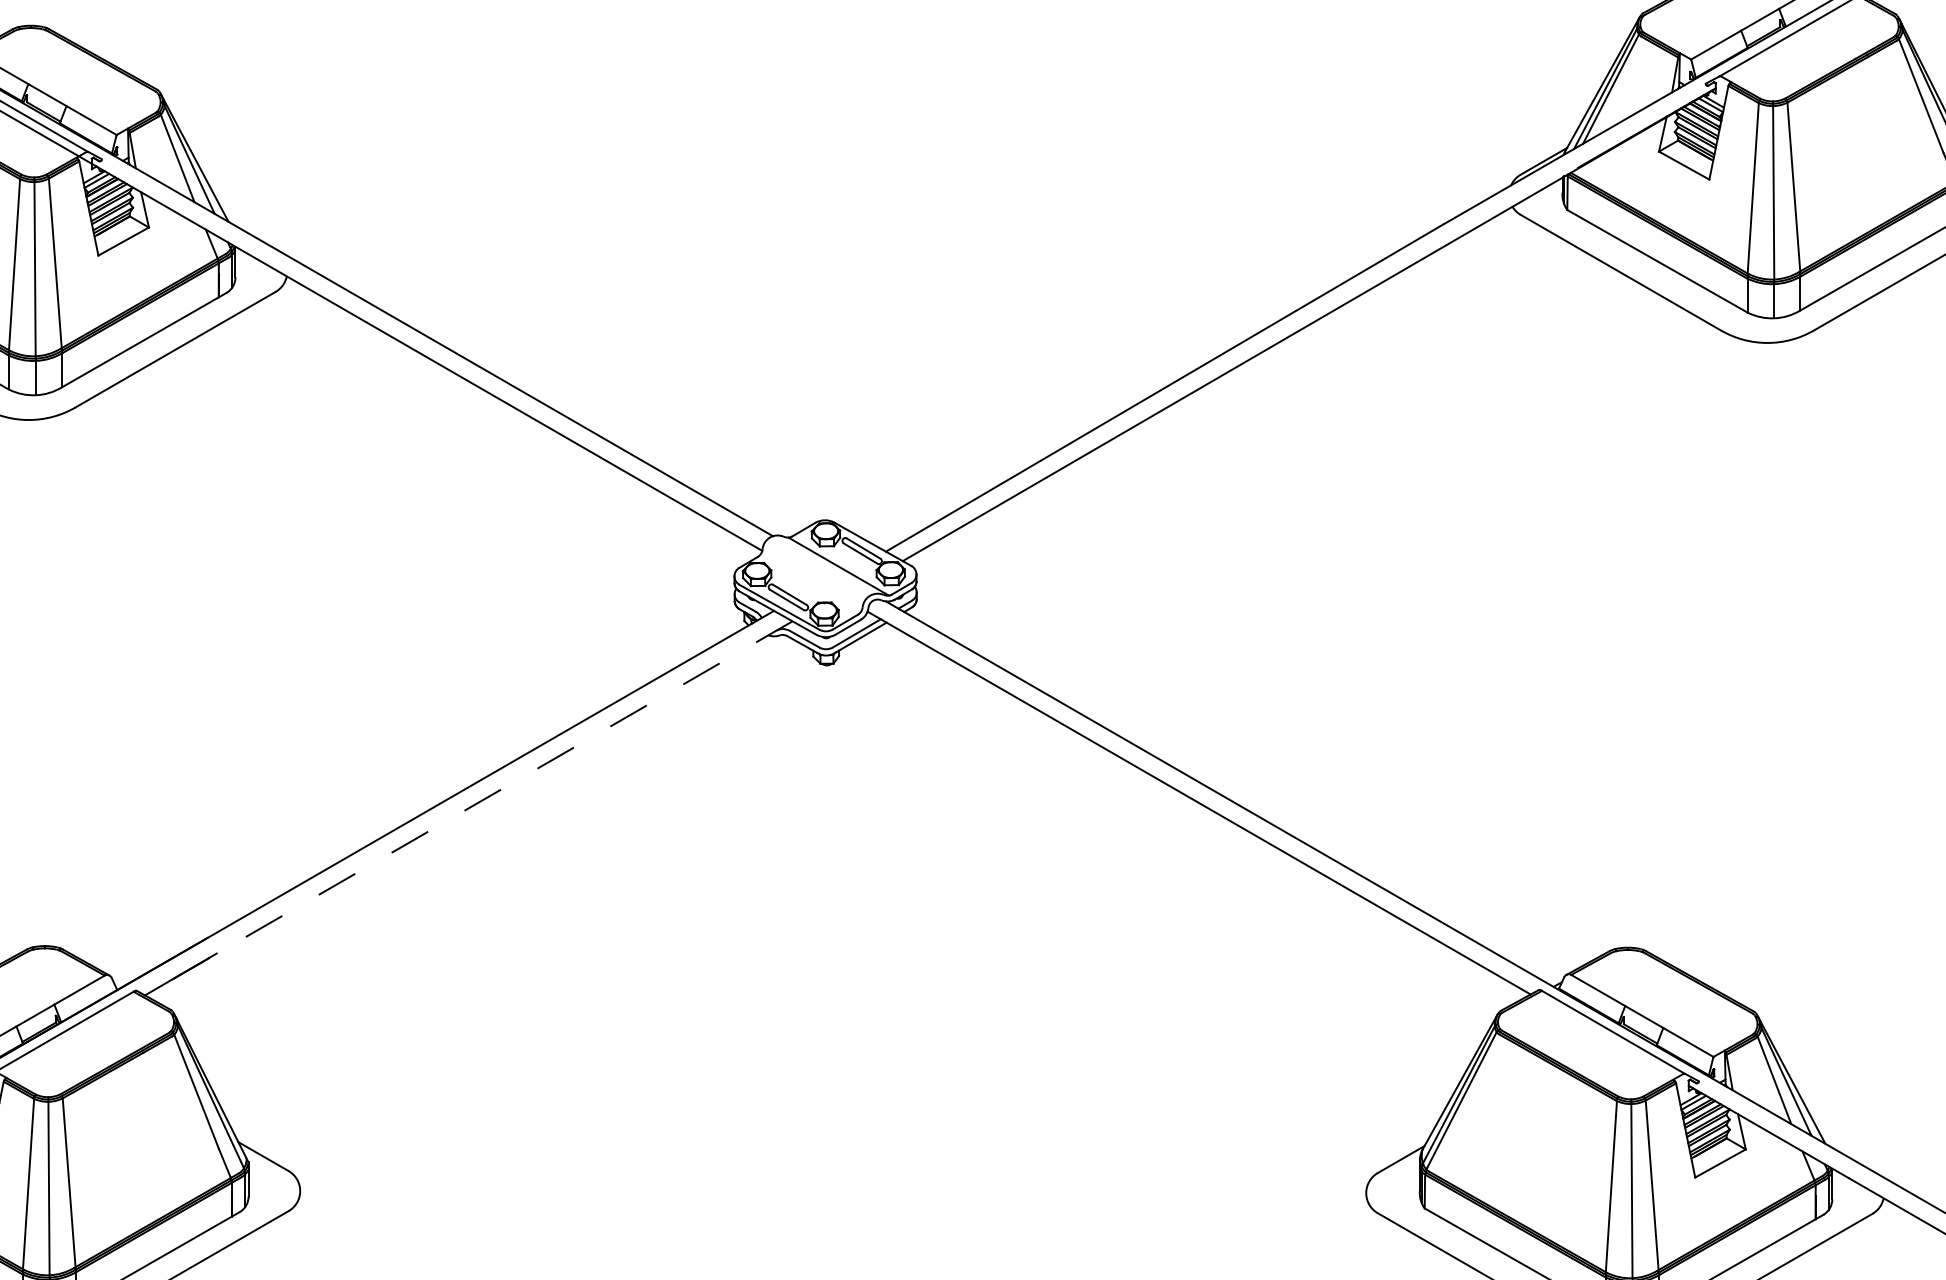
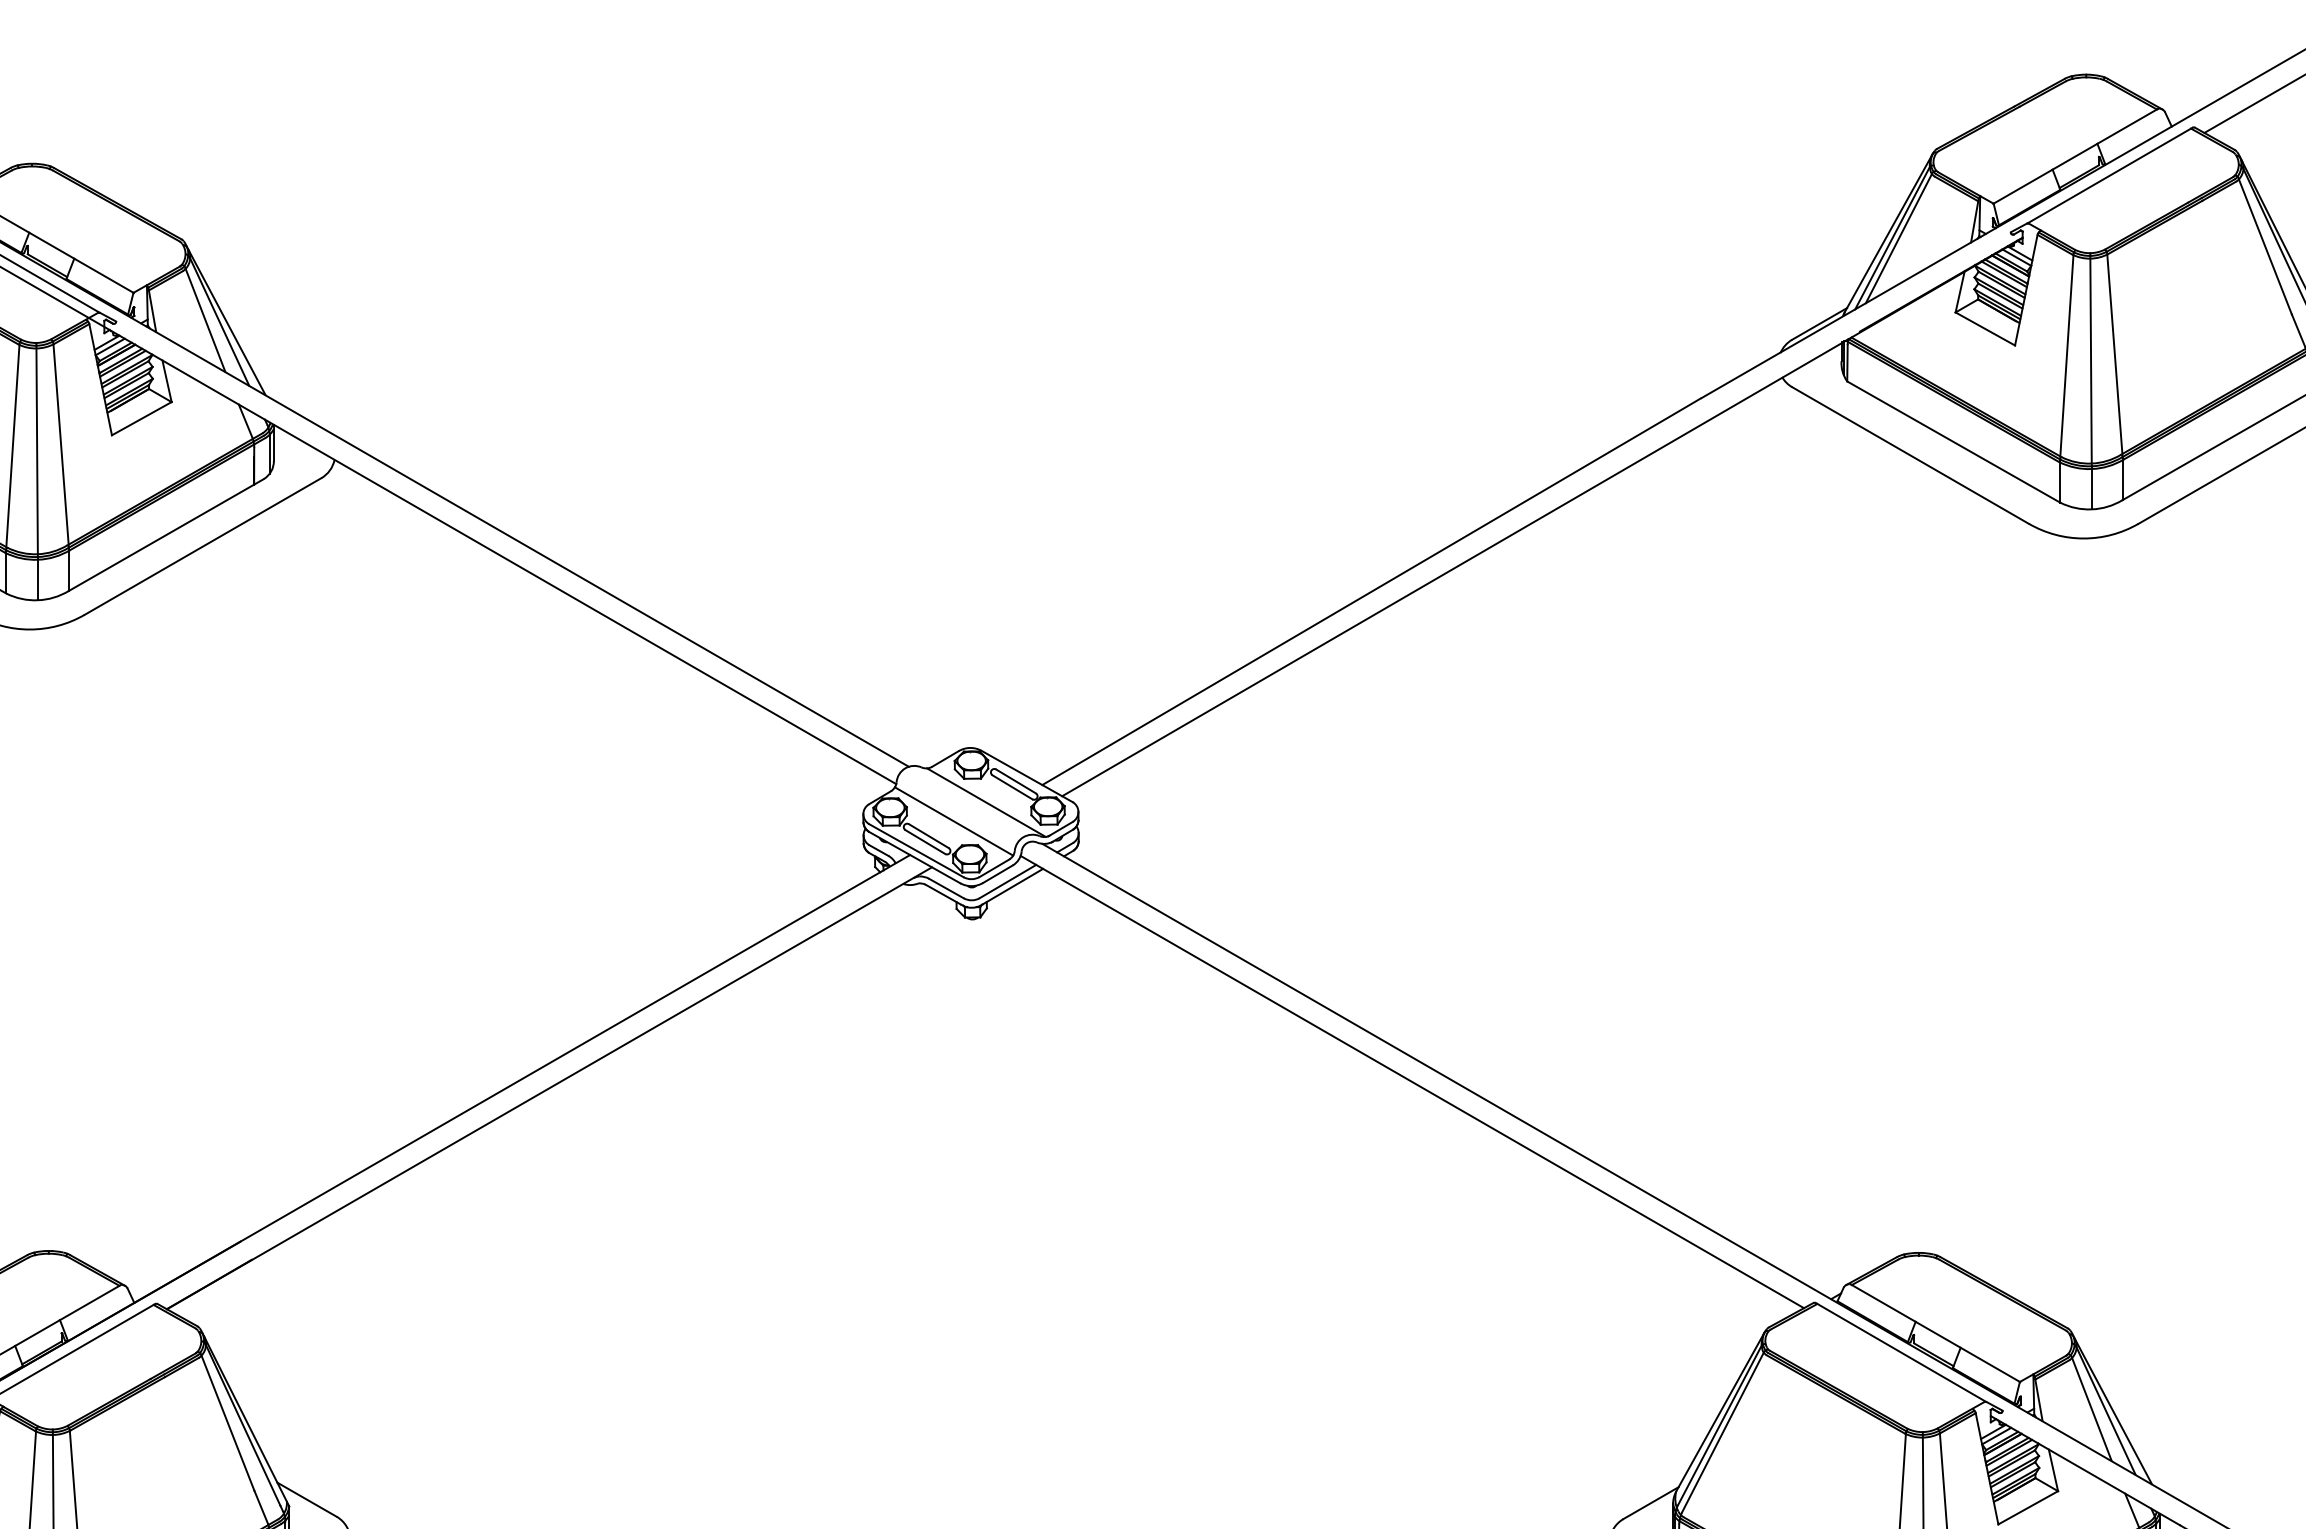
line: (810, 582) -> (953, 821), added
line: (468, 808) -> (549, 1088), dashed -> solid

